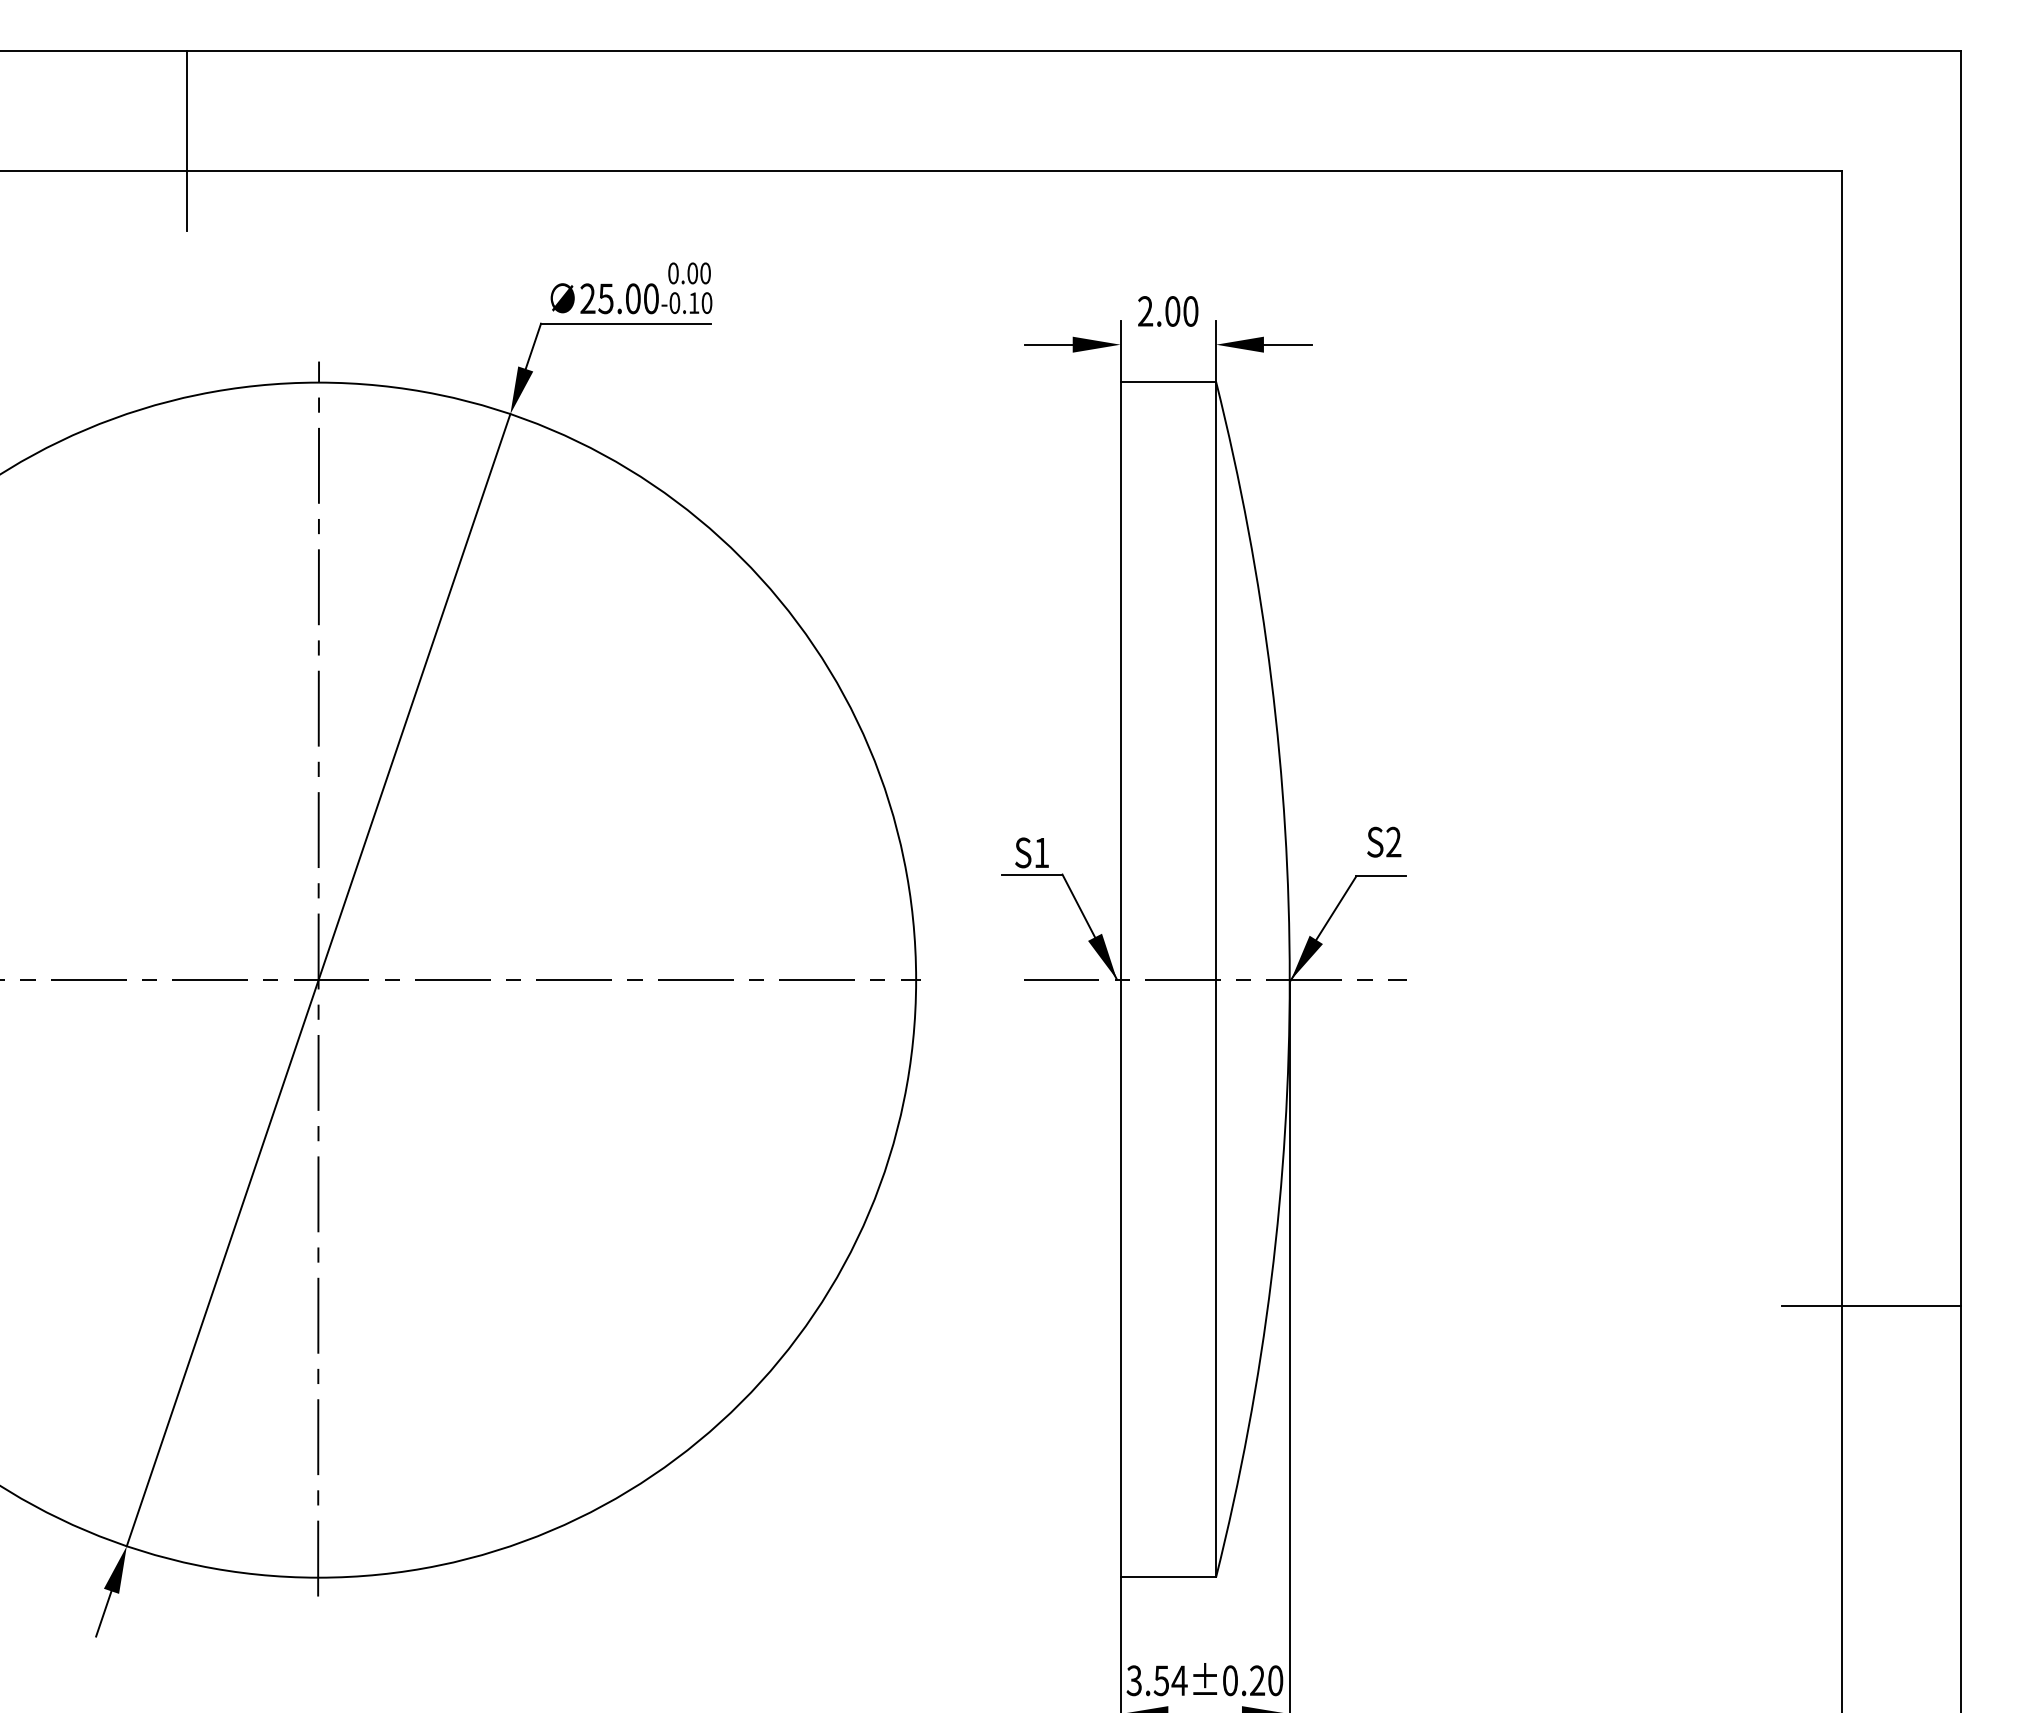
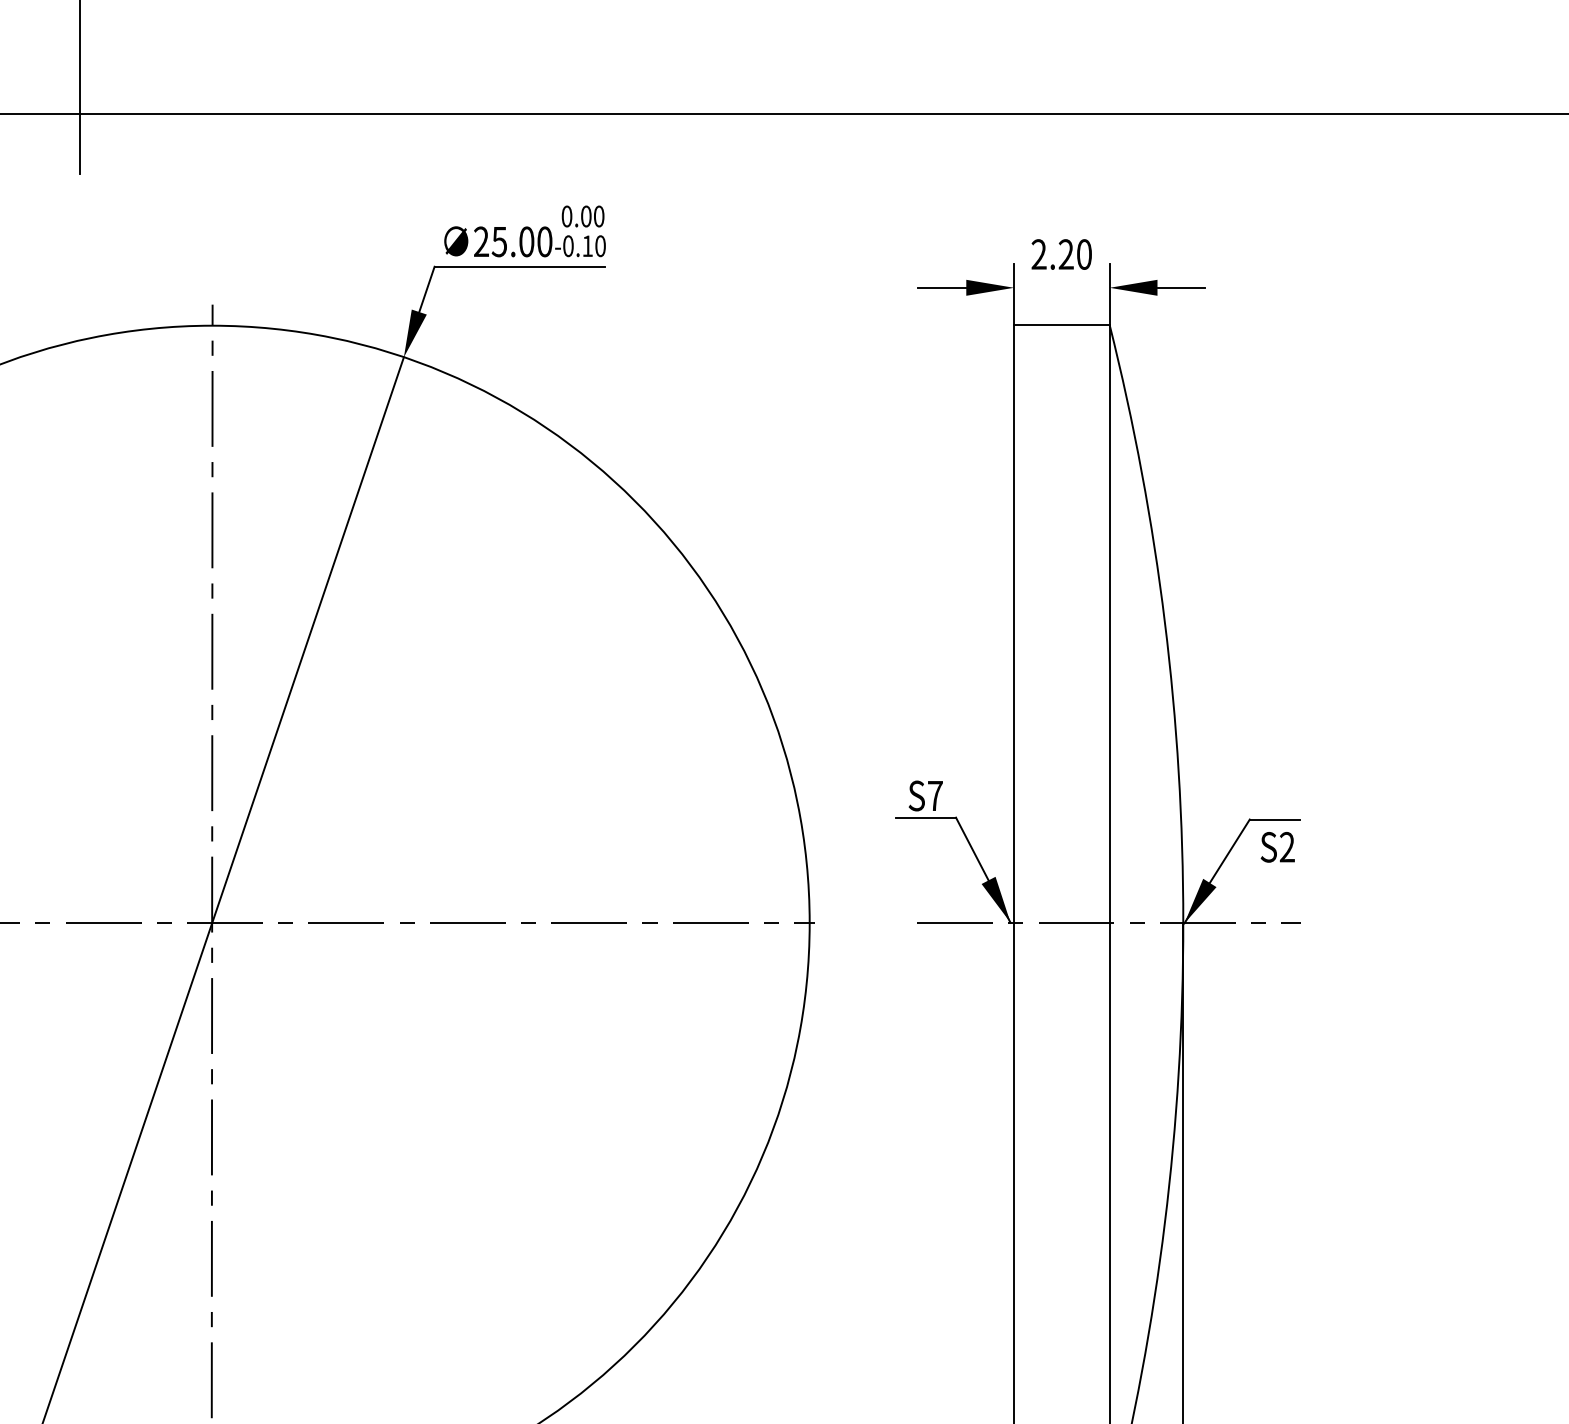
text: (1172, 311) -> (1066, 254), 2.00 -> 2.20
text: (1384, 841) -> (1278, 846), moved
text: (1041, 852) -> (935, 795), S1 -> S7

